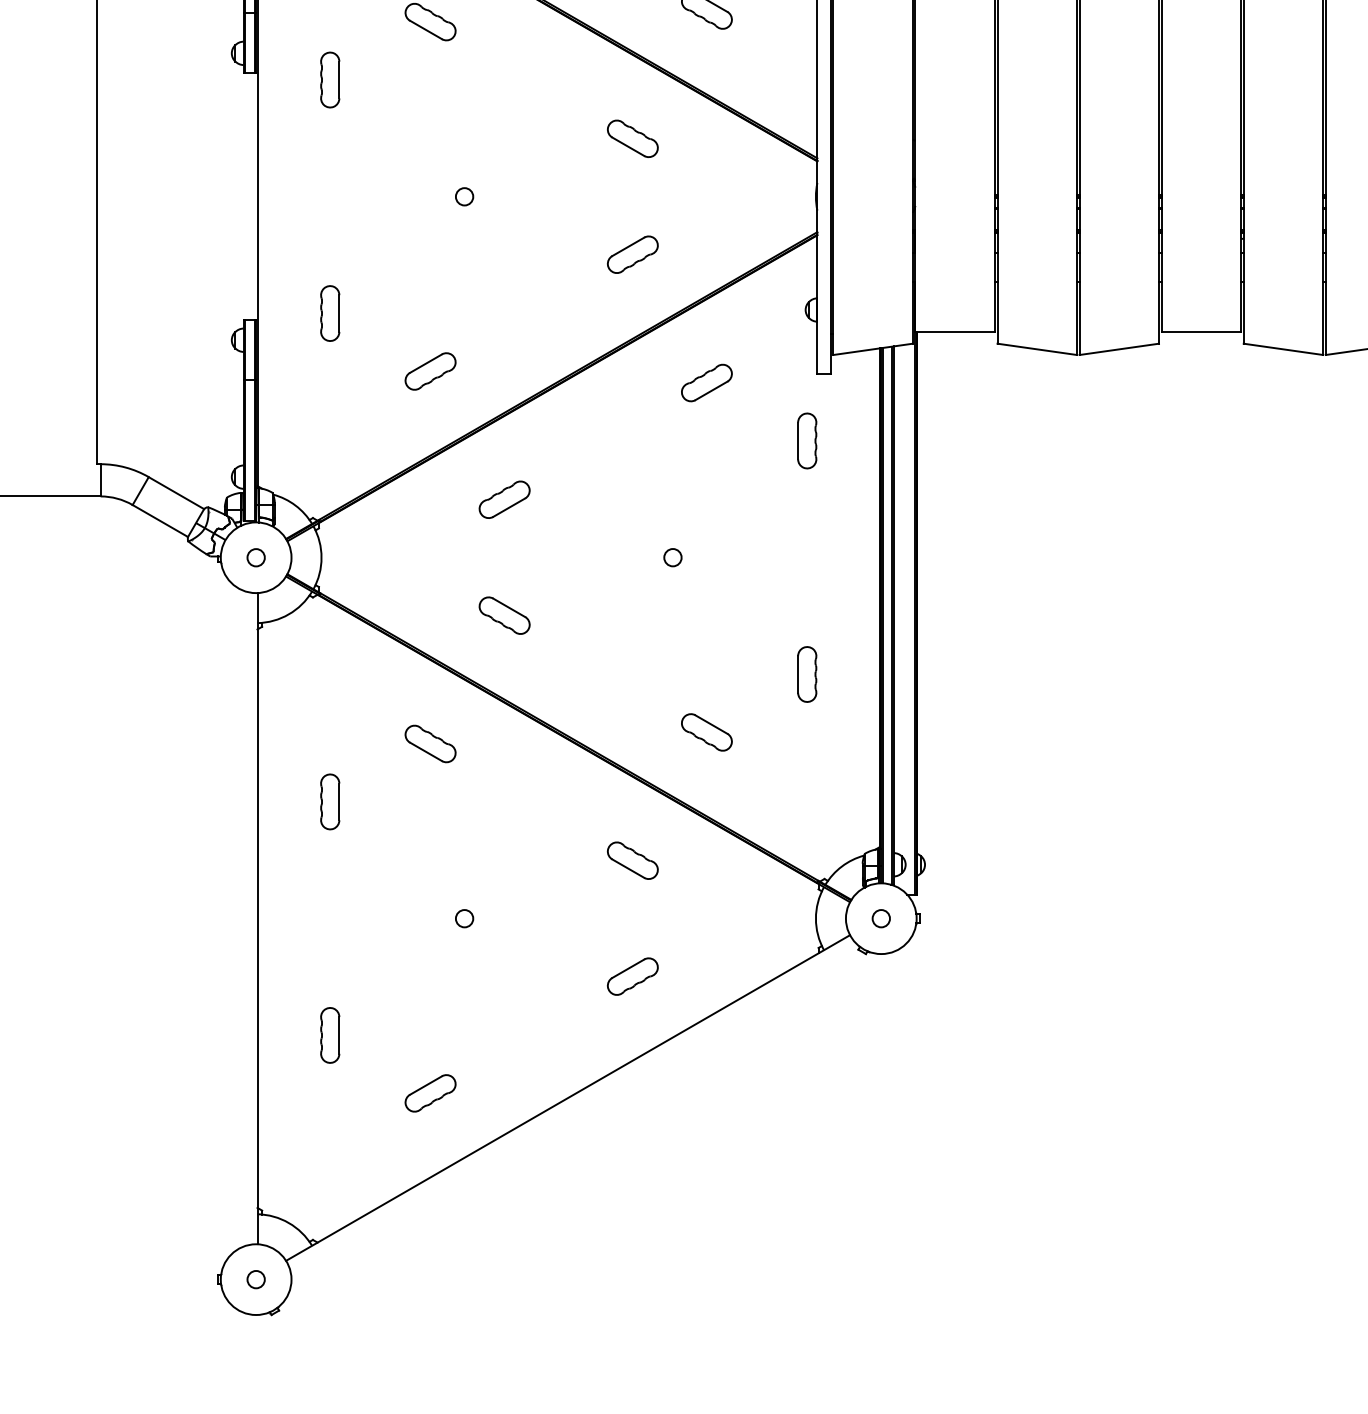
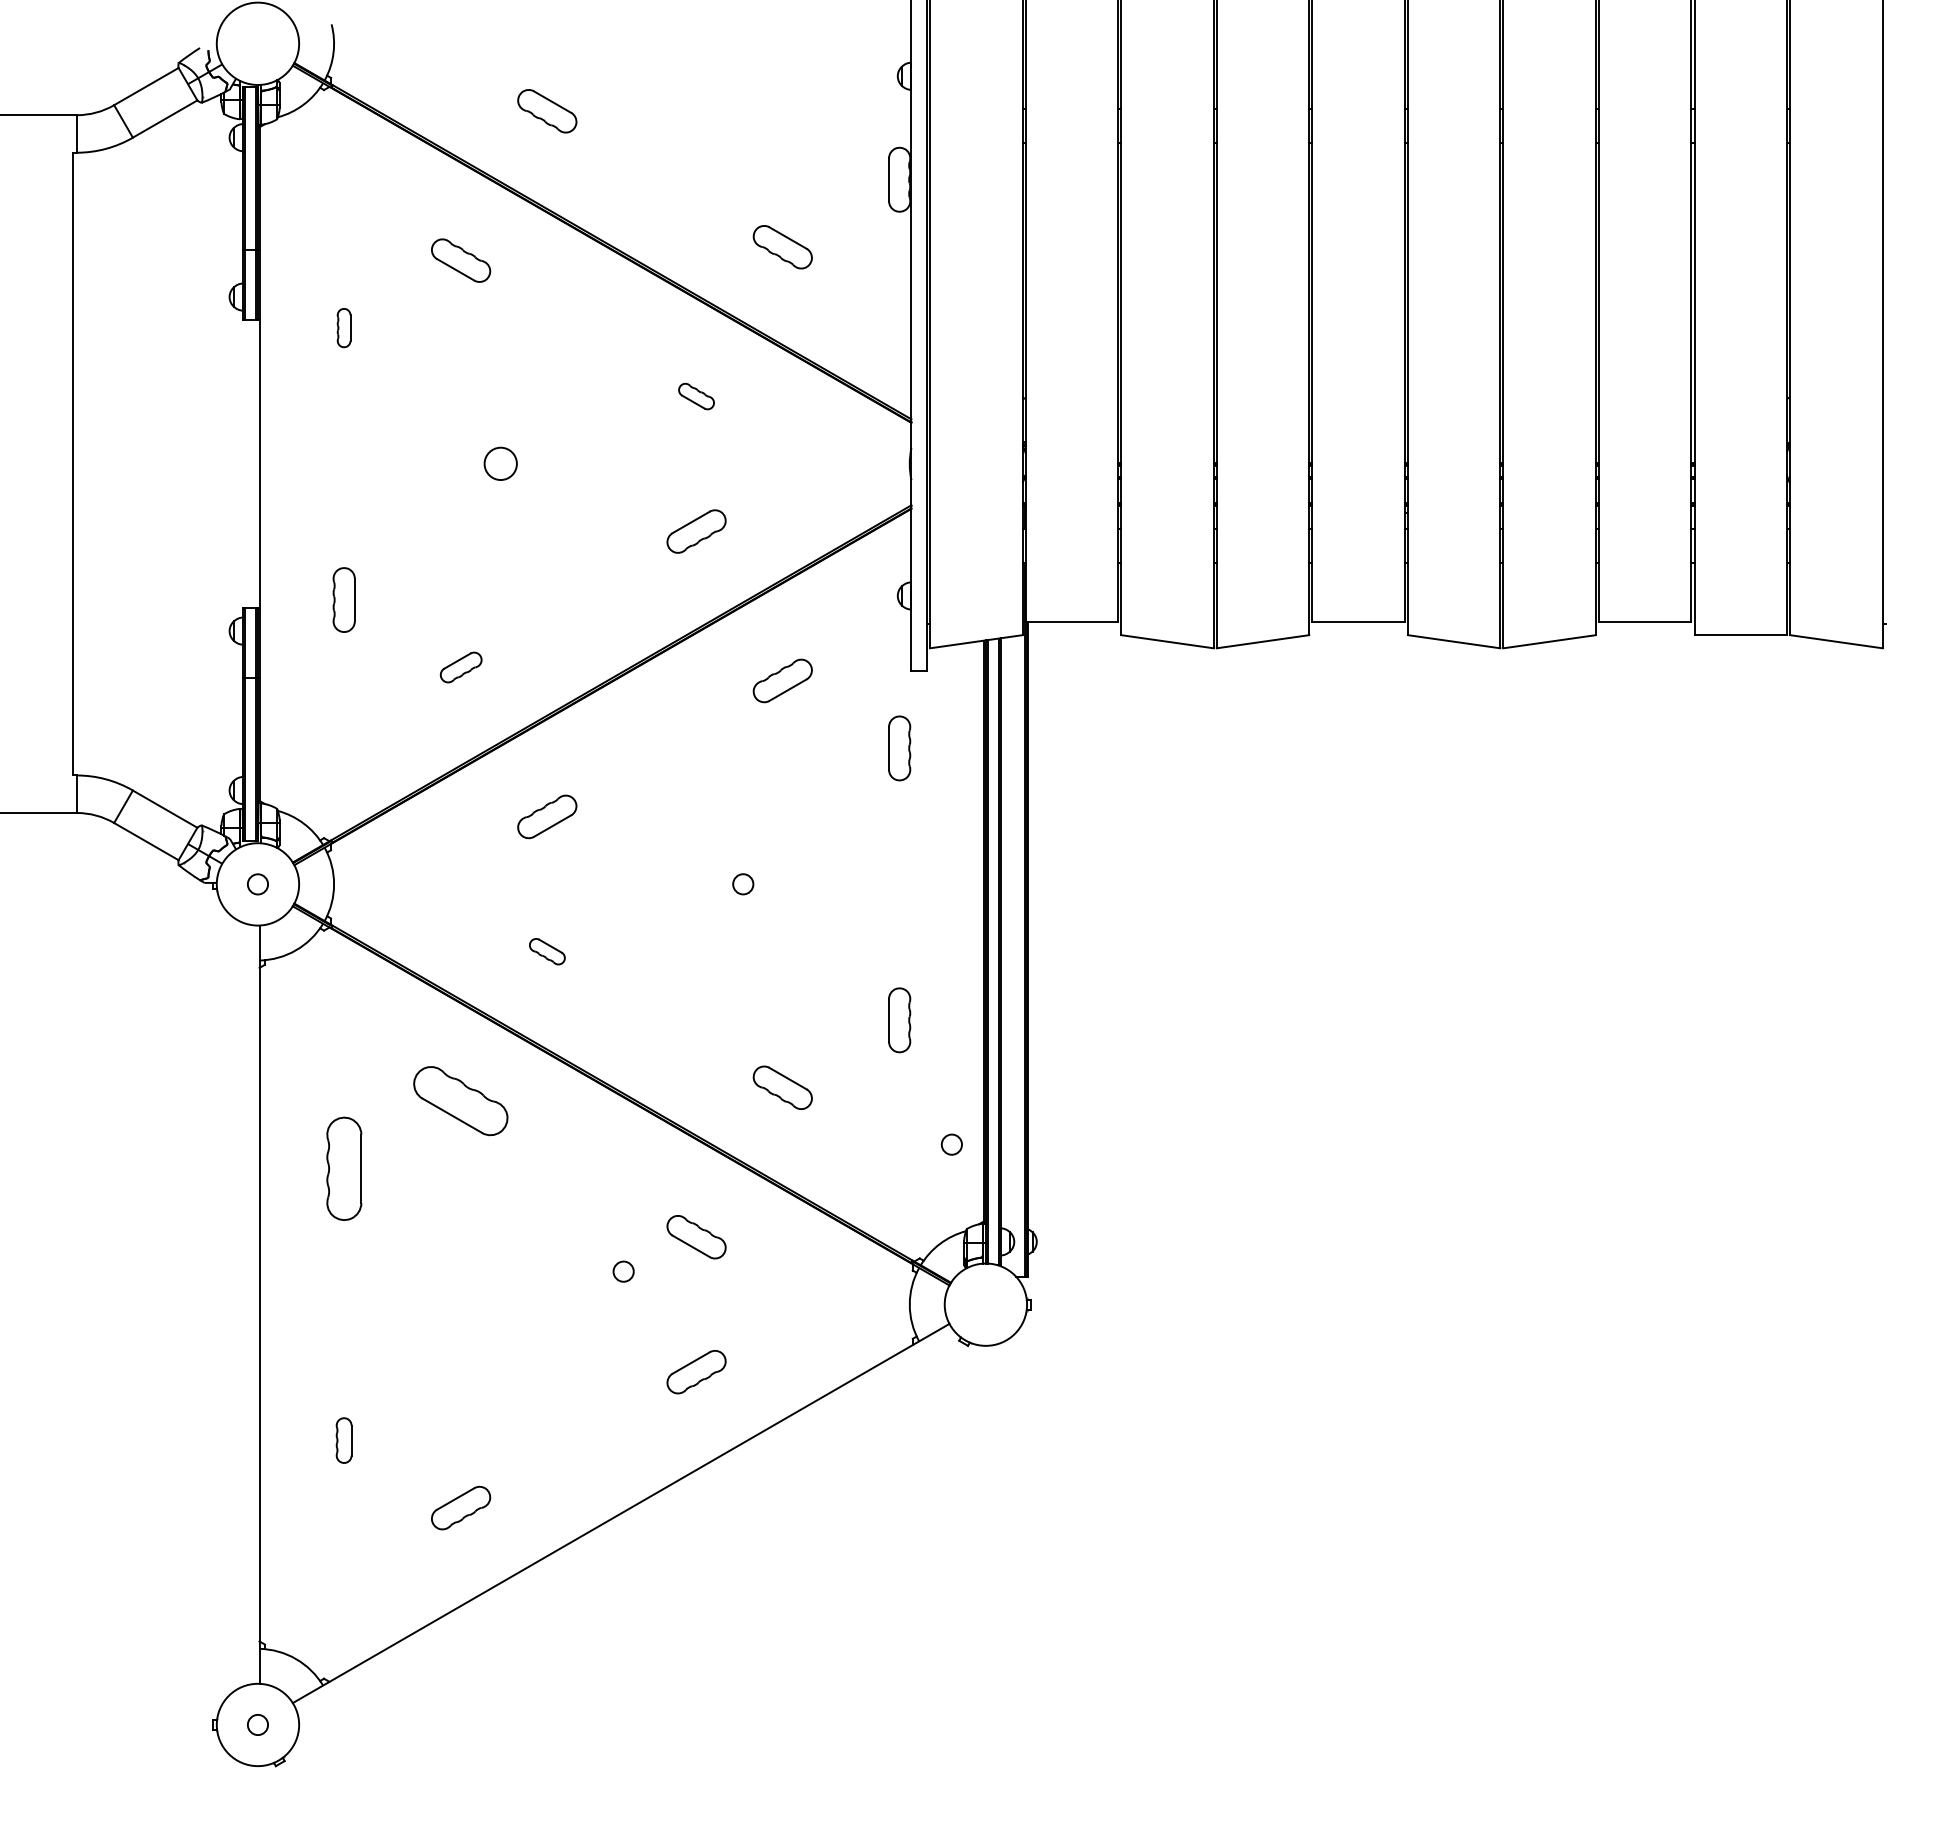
part: (329, 79) -> (343, 327), size x0.6
part: (632, 138) -> (696, 396), size x0.6
circle: (464, 197) -> (500, 464), size x1.6
part: (430, 371) -> (461, 667), size x0.7
part: (504, 615) -> (547, 951), size x0.6
part: (430, 744) -> (461, 1101), size x1.6
part: (329, 801) -> (343, 1168), size x1.6
circle: (464, 918) -> (623, 1271), moved
circle: (880, 918) -> (951, 1144), moved
part: (329, 1035) -> (343, 1440), size x0.7

